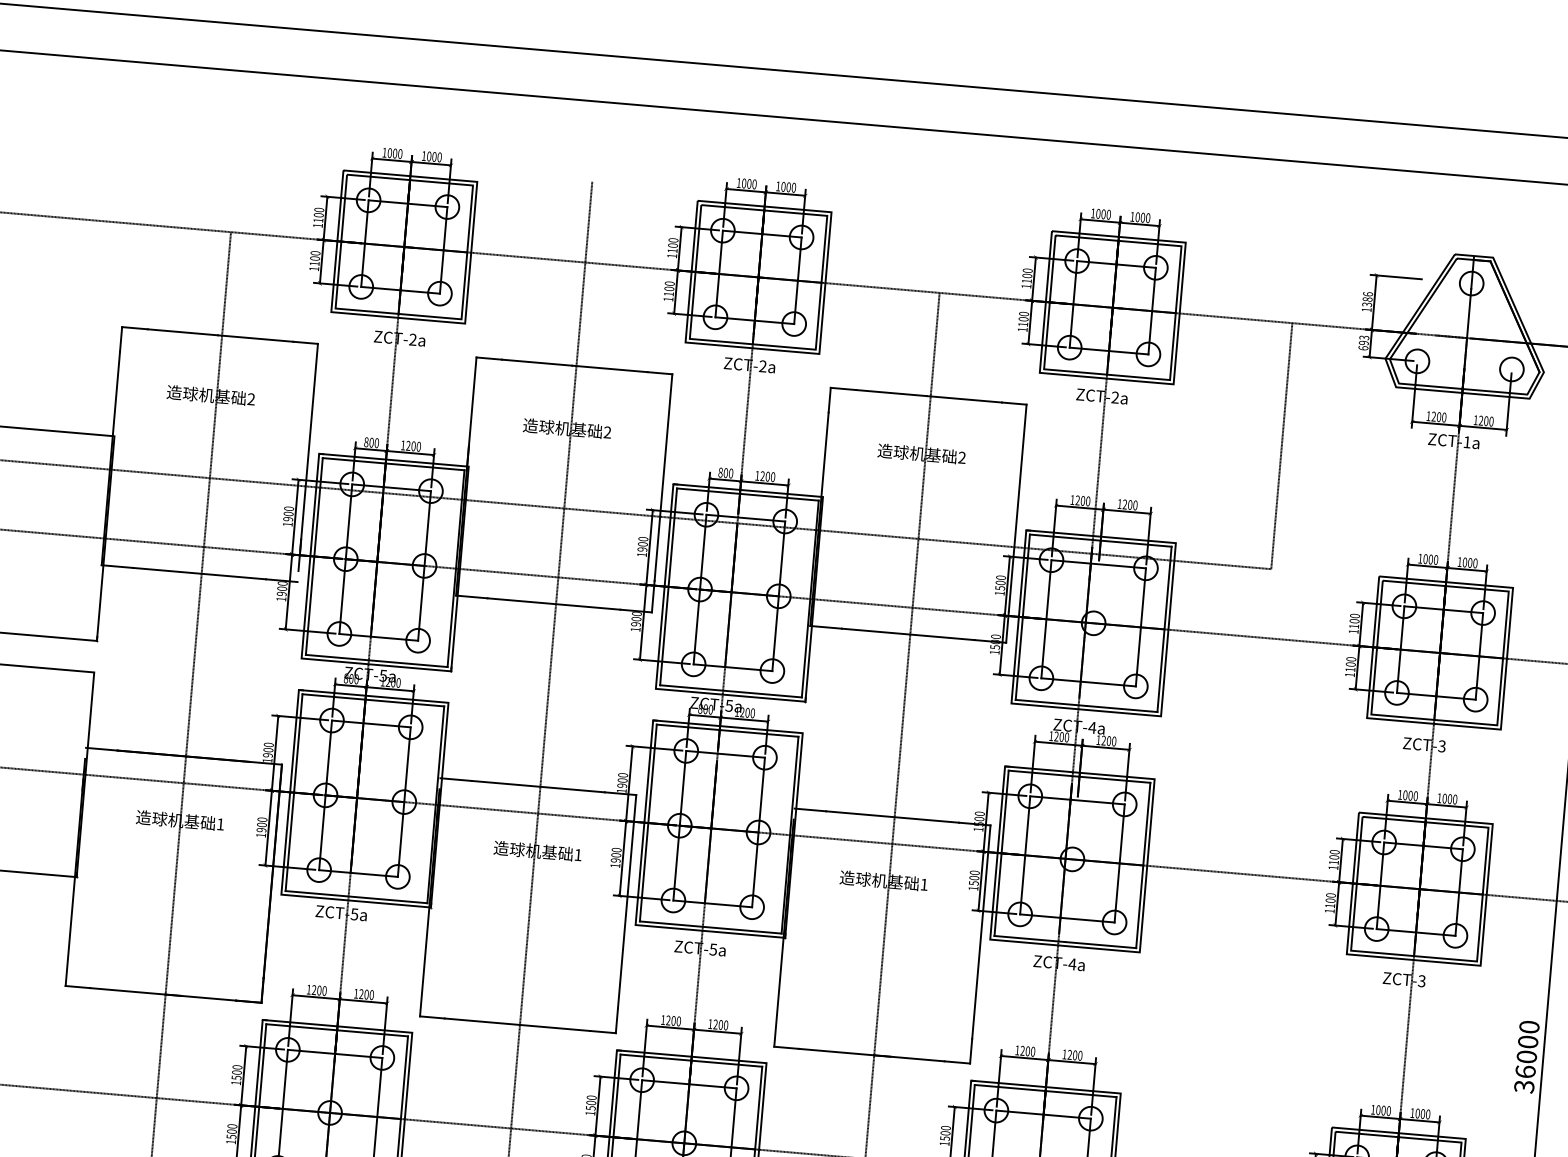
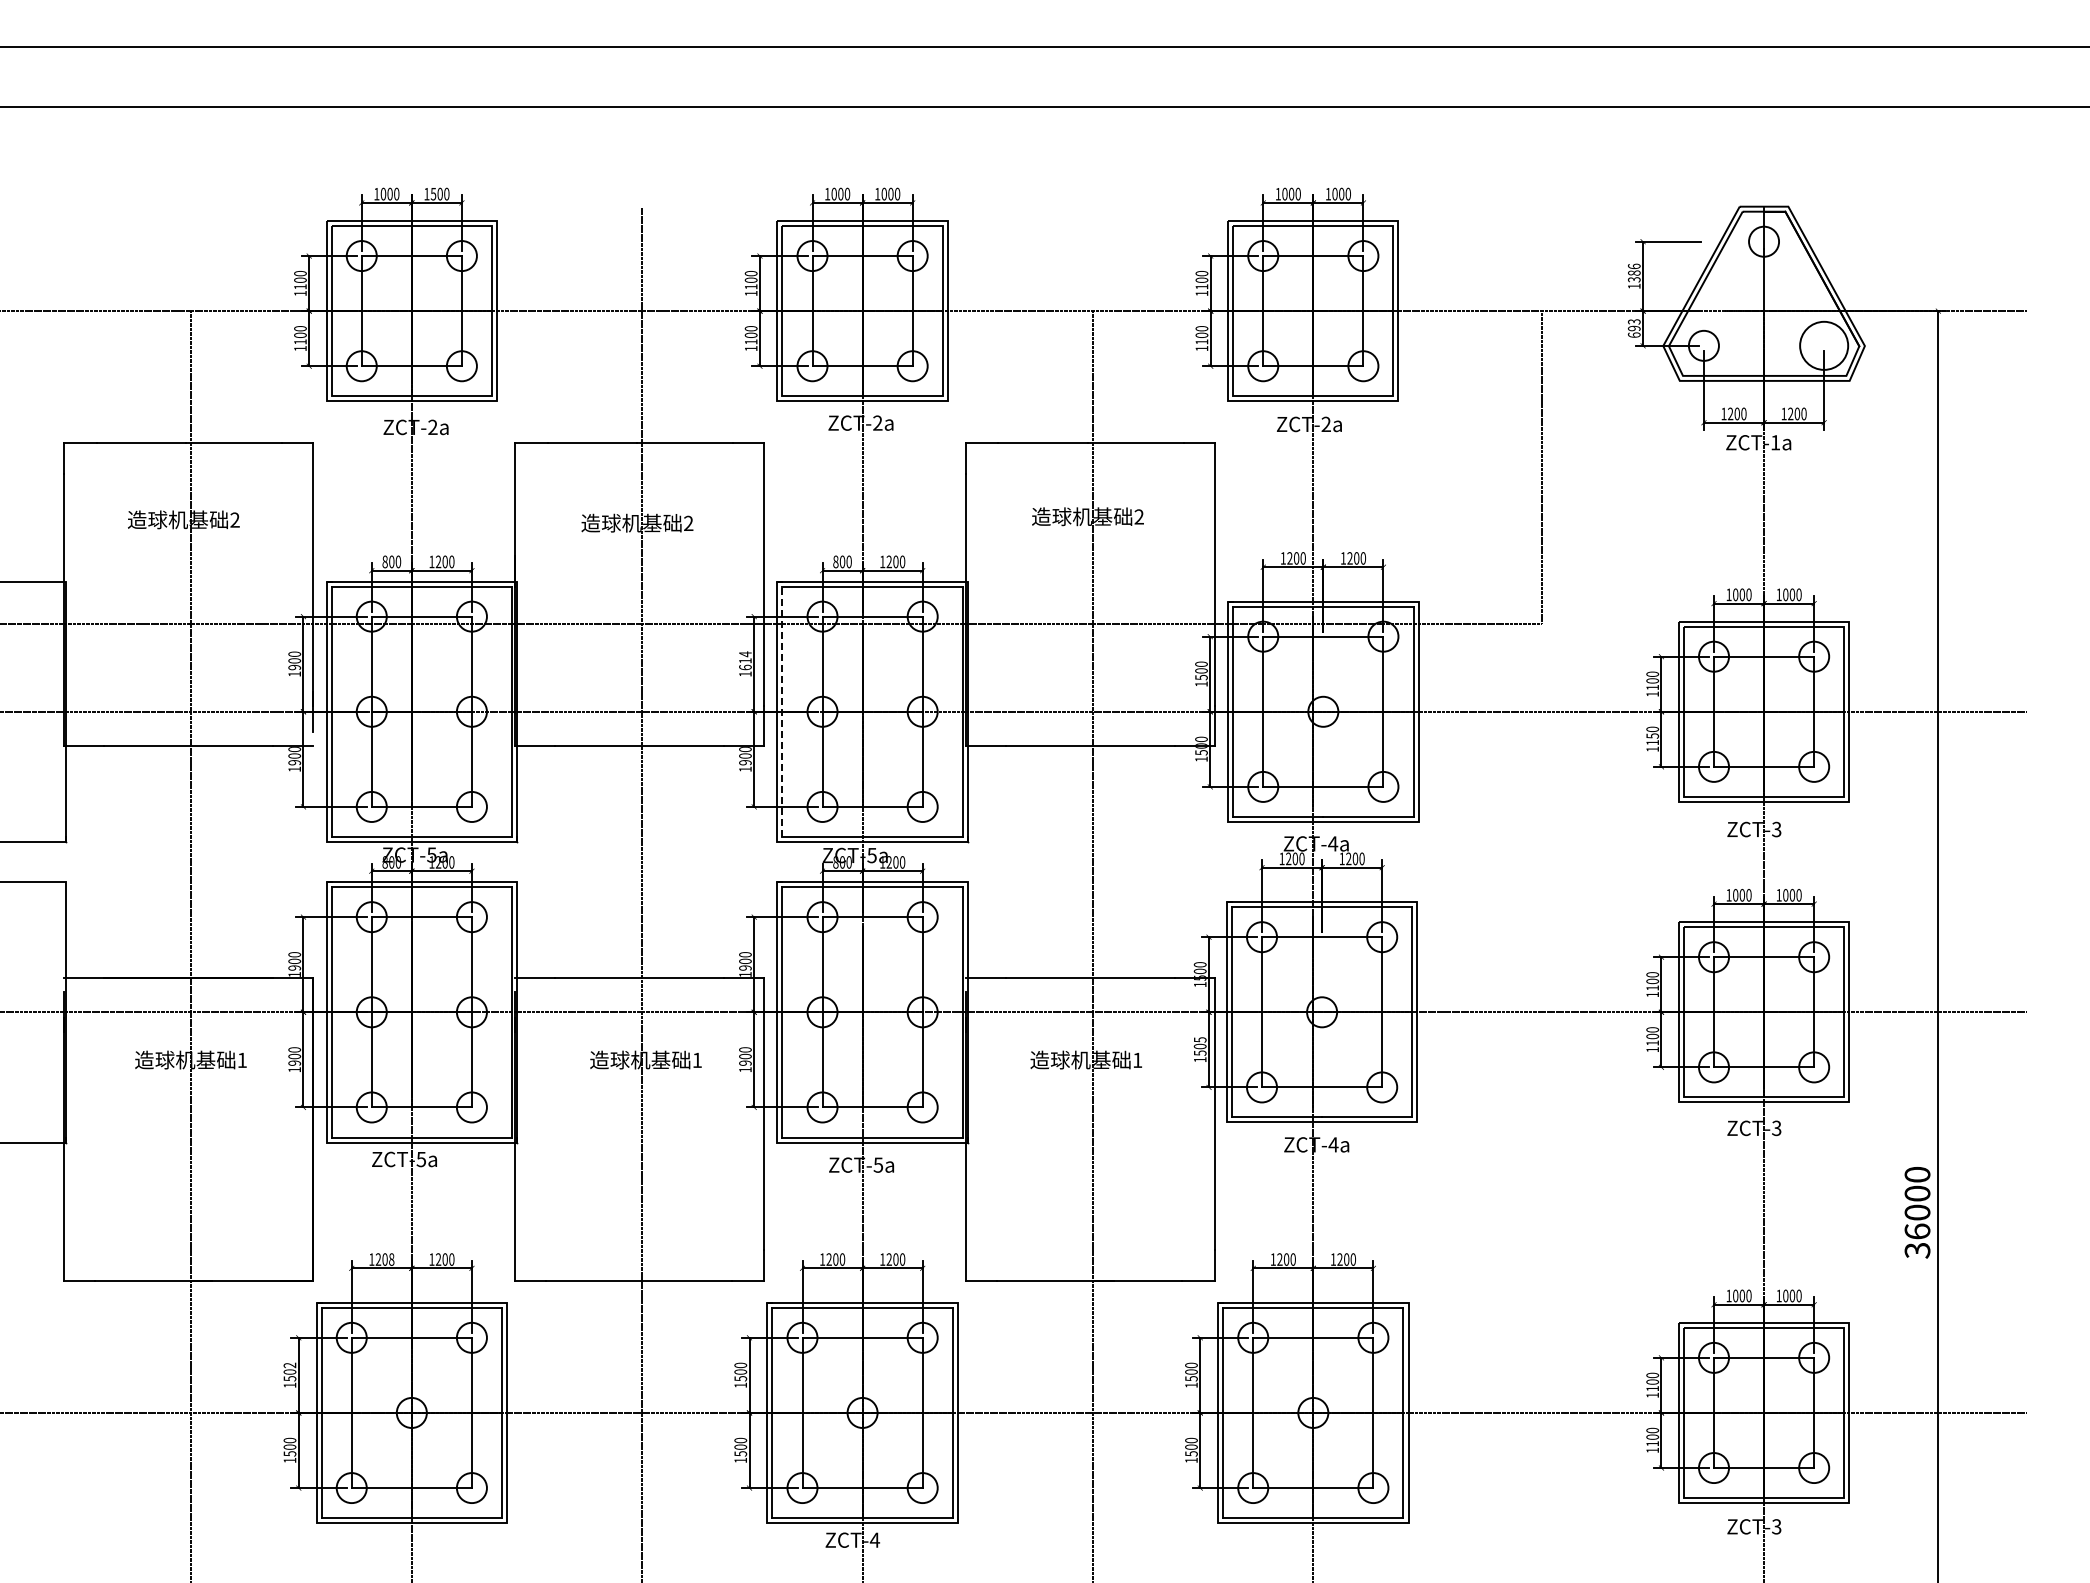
text: (429, 156) -> (433, 193), 1000 -> 1500
circle: (1512, 369) -> (1824, 345), size x1.6
text: (642, 544) -> (745, 660), 1900 -> 1614
line: (668, 586) -> (782, 711), solid -> dashed
text: (1350, 664) -> (1652, 735), 1100 -> 1150
text: (974, 872) -> (1199, 1039), 1500 -> 1505
text: (324, 990) -> (391, 1259), 1200 -> 1208
text: (237, 1067) -> (289, 1365), 1500 -> 1502

